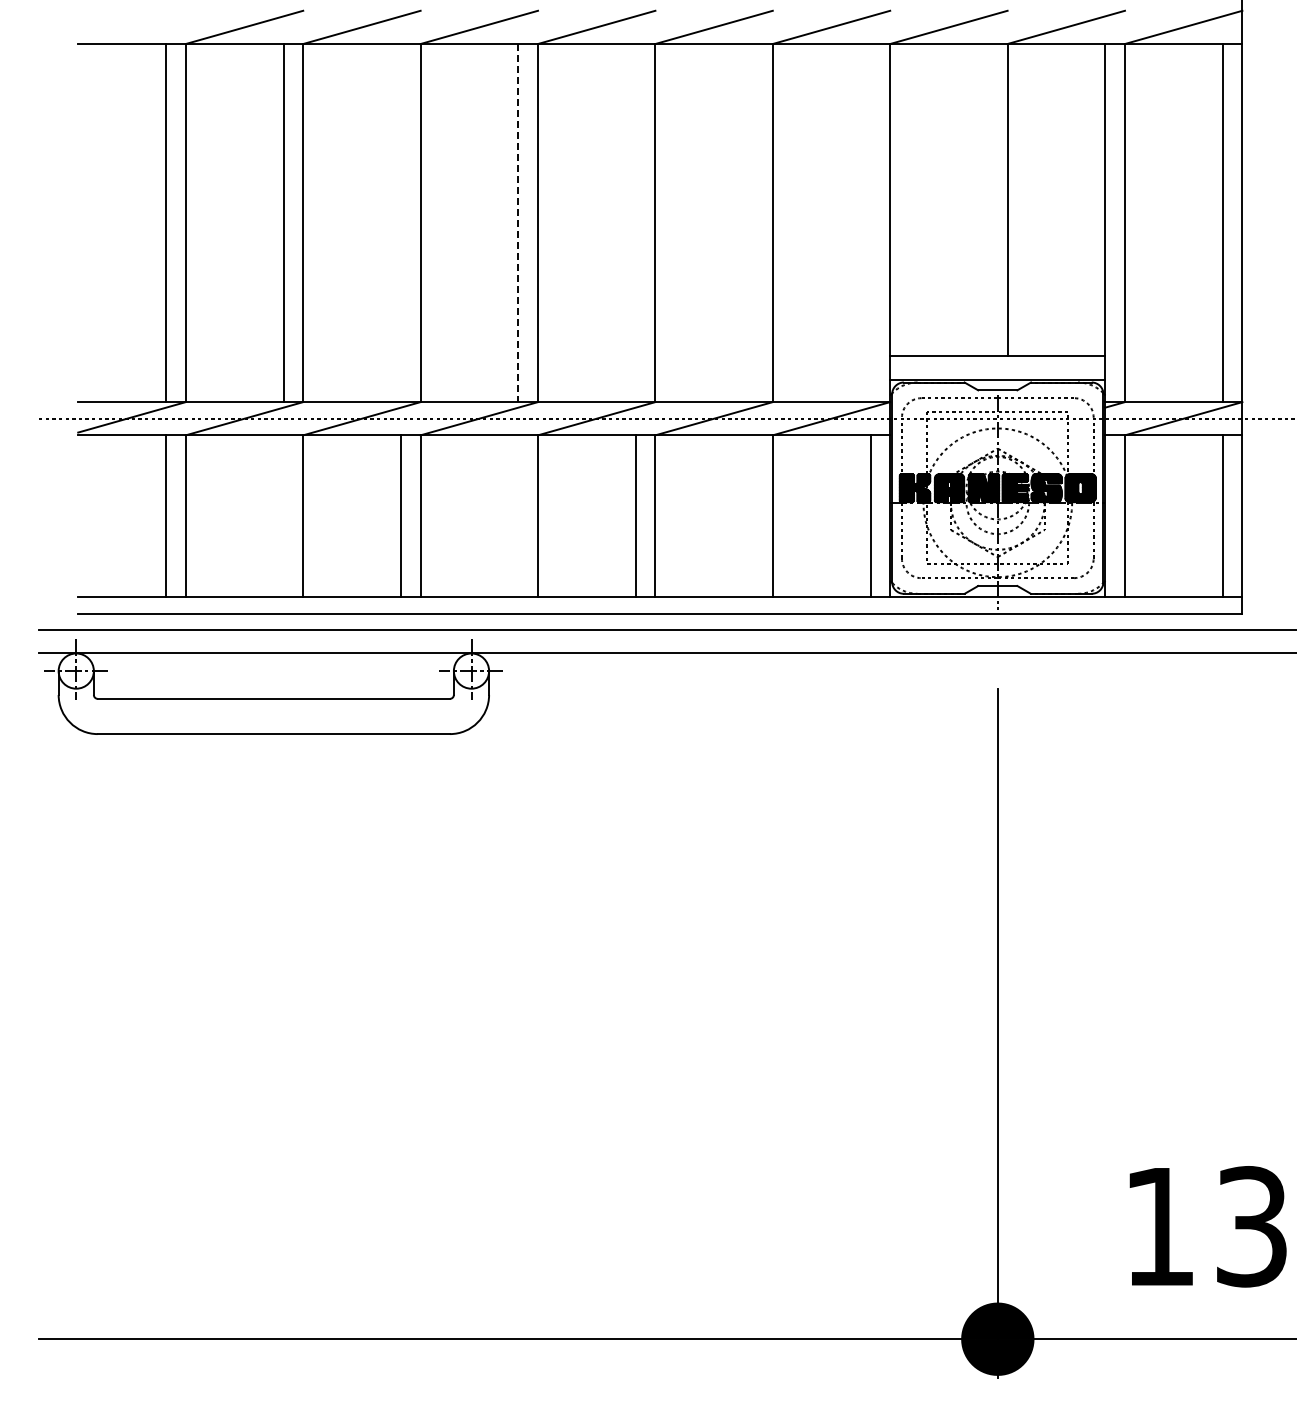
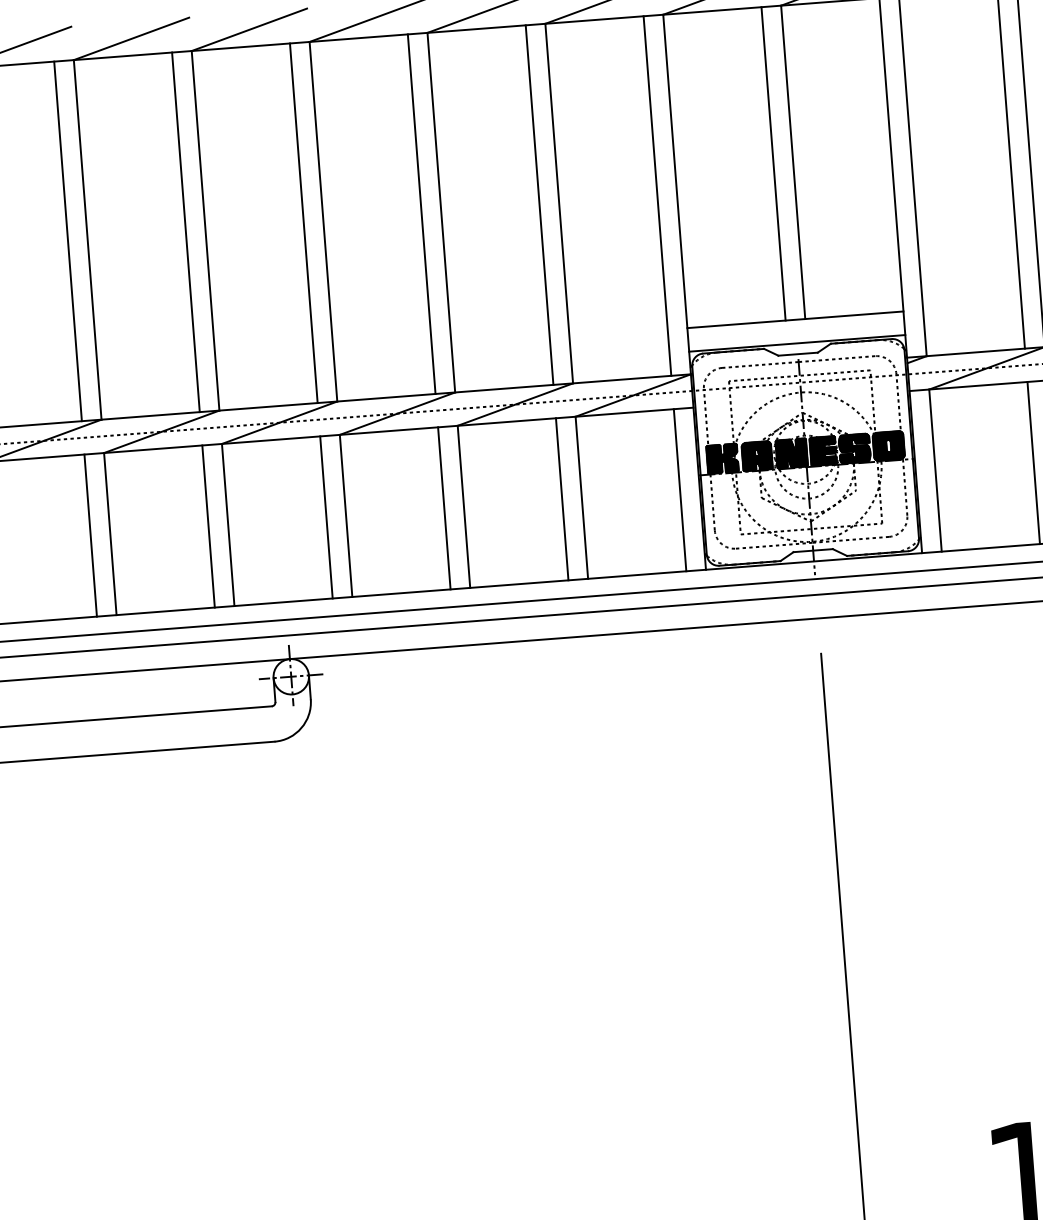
line: (988, 200) -> (774, 164), added
line: (401, 223) -> (186, 232), added
line: (518, 223) -> (303, 223), dashed -> solid
line: (635, 223) -> (421, 214), added
line: (753, 223) -> (539, 205), added
line: (870, 223) -> (657, 196), added
line: (283, 515) -> (90, 535), added
line: (518, 515) -> (326, 516), added
line: (753, 515) -> (562, 498), added

